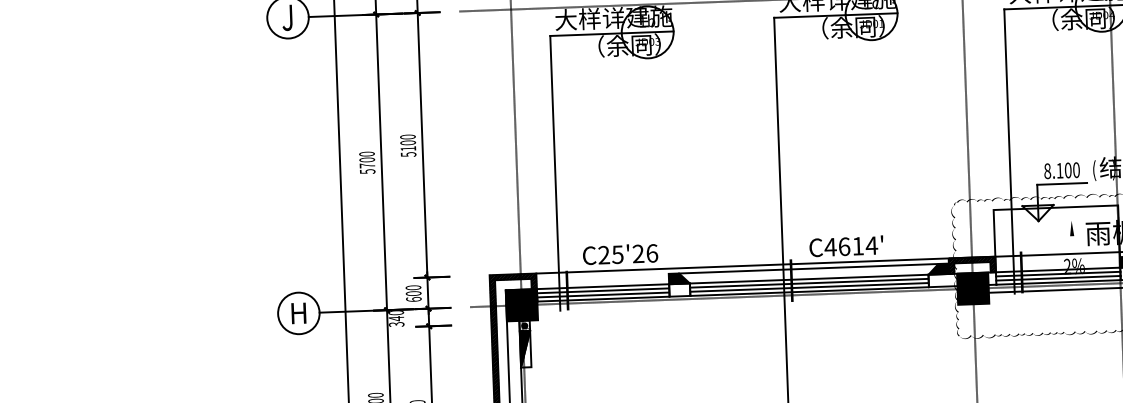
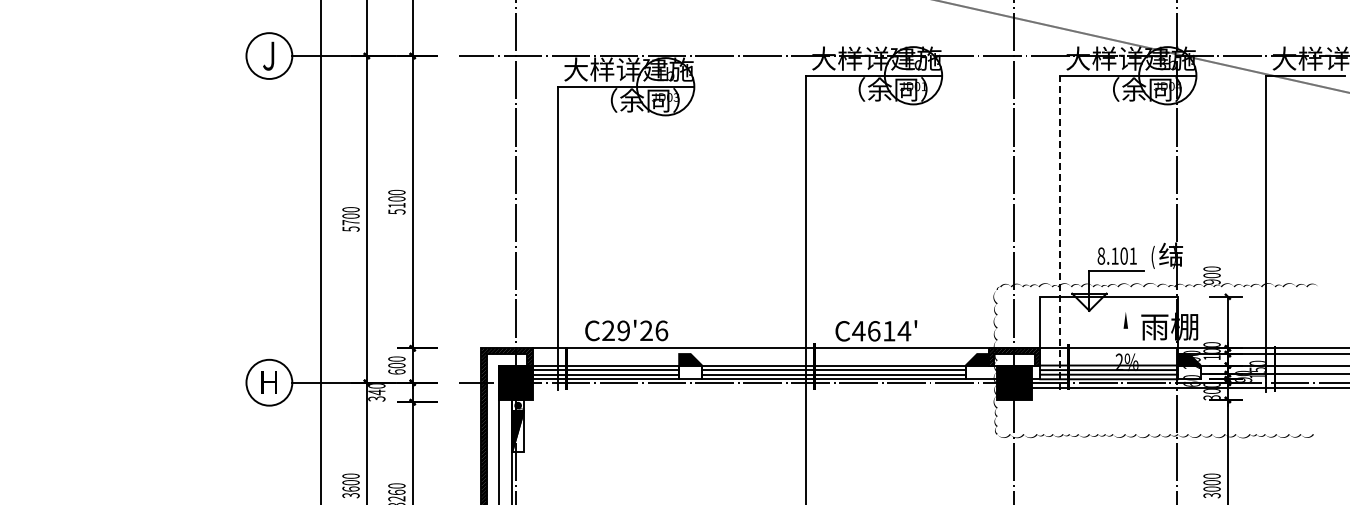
line: (1009, 151) -> (1060, 232), solid -> dashed
text: (1075, 169) -> (1132, 255), 8.100 -> 8.101
text: (617, 254) -> (623, 330), C25'26 -> C29'26
line: (808, 269) -> (833, 354), removed

